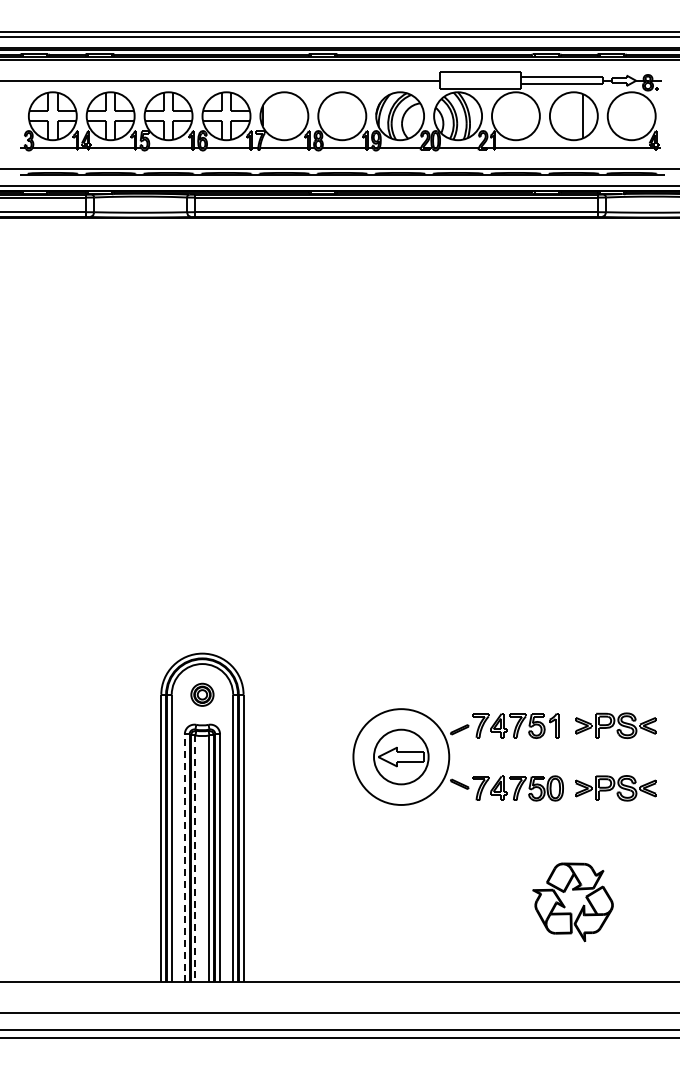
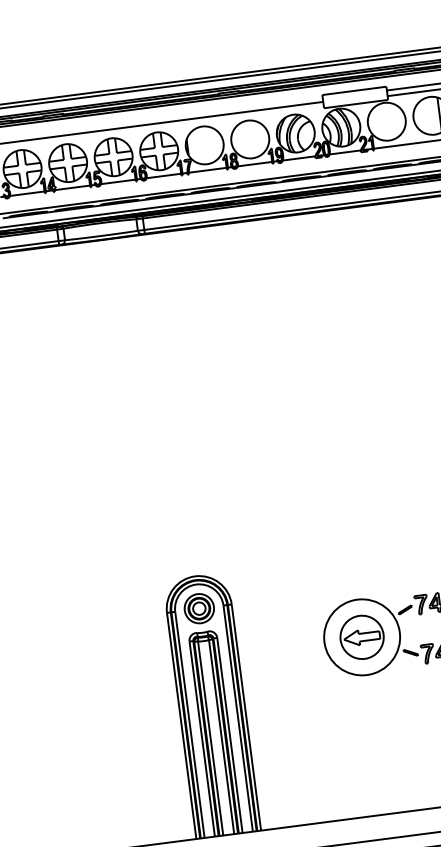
part: (202, 694) -> (199, 608), size x1.67
line: (184, 857) -> (201, 738), dashed -> solid
line: (195, 859) -> (210, 738), dashed -> solid

